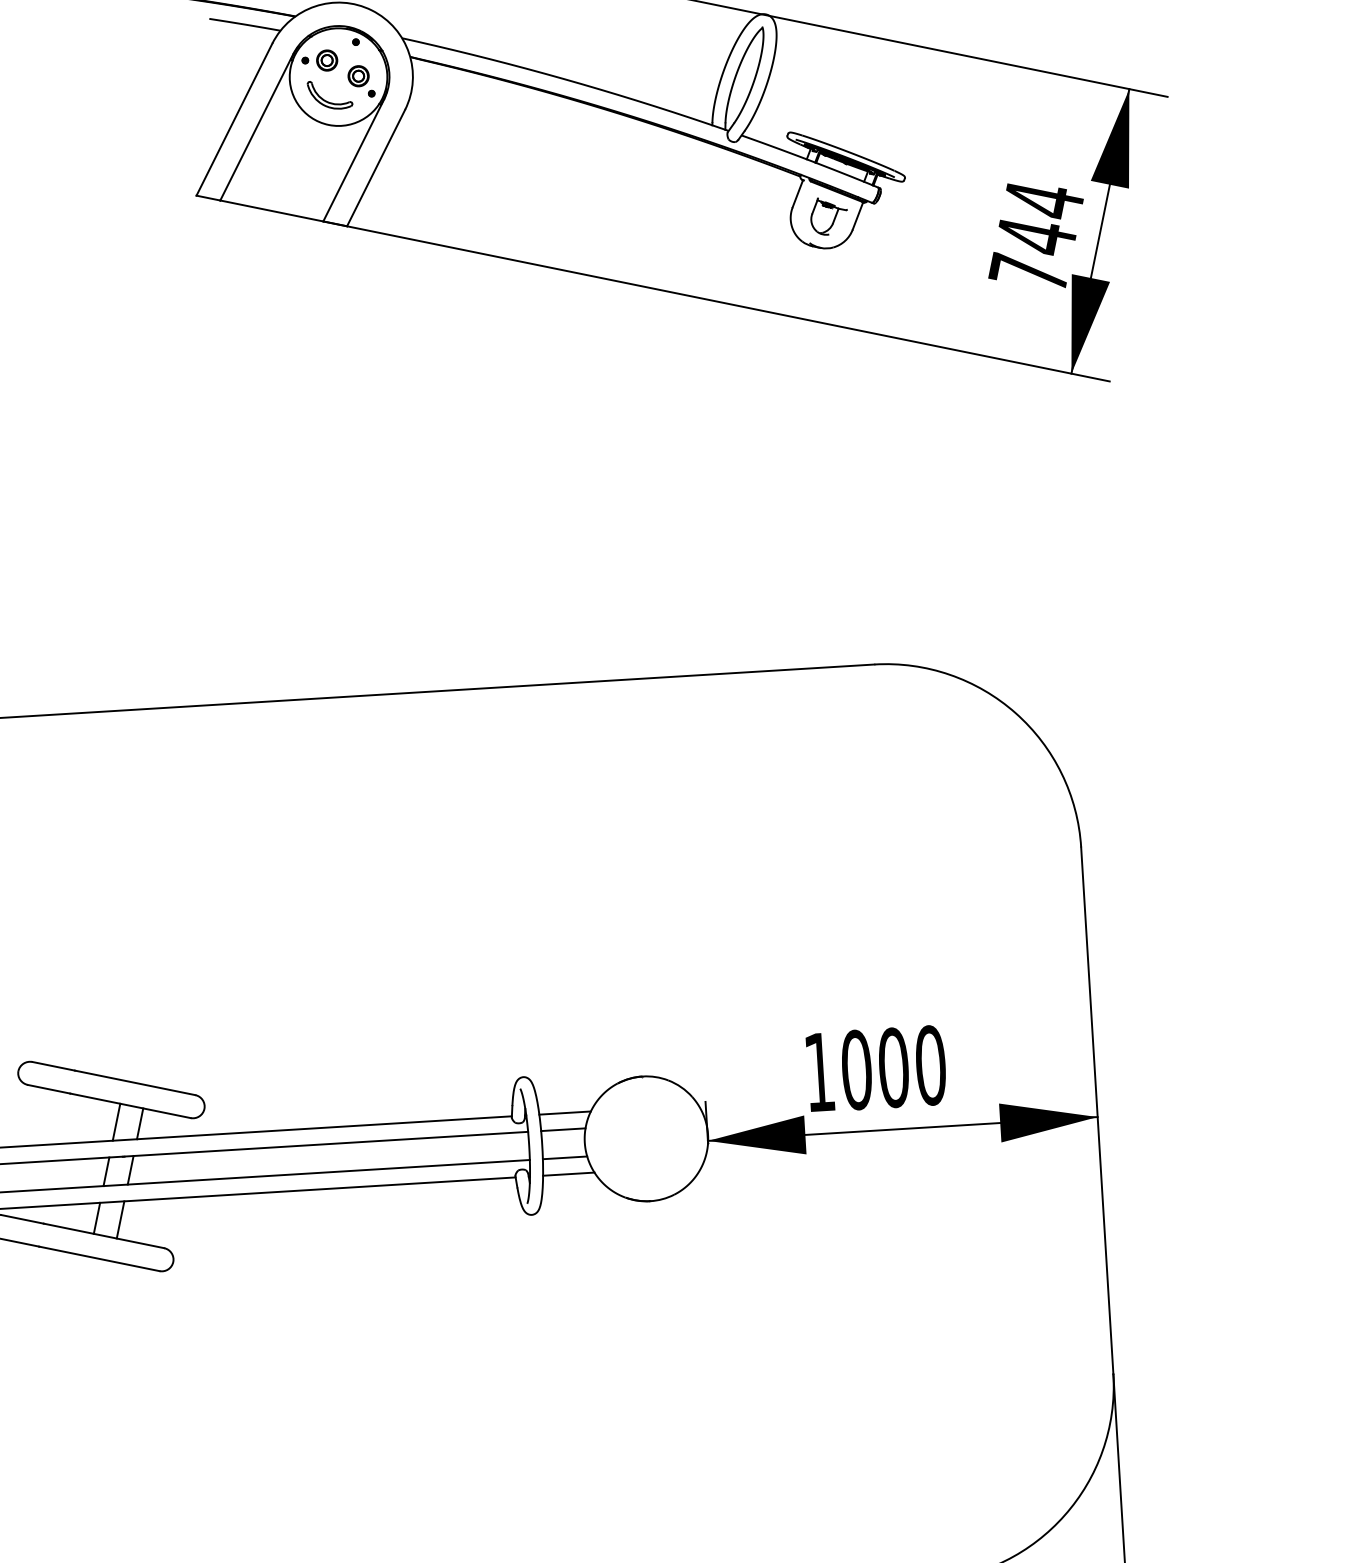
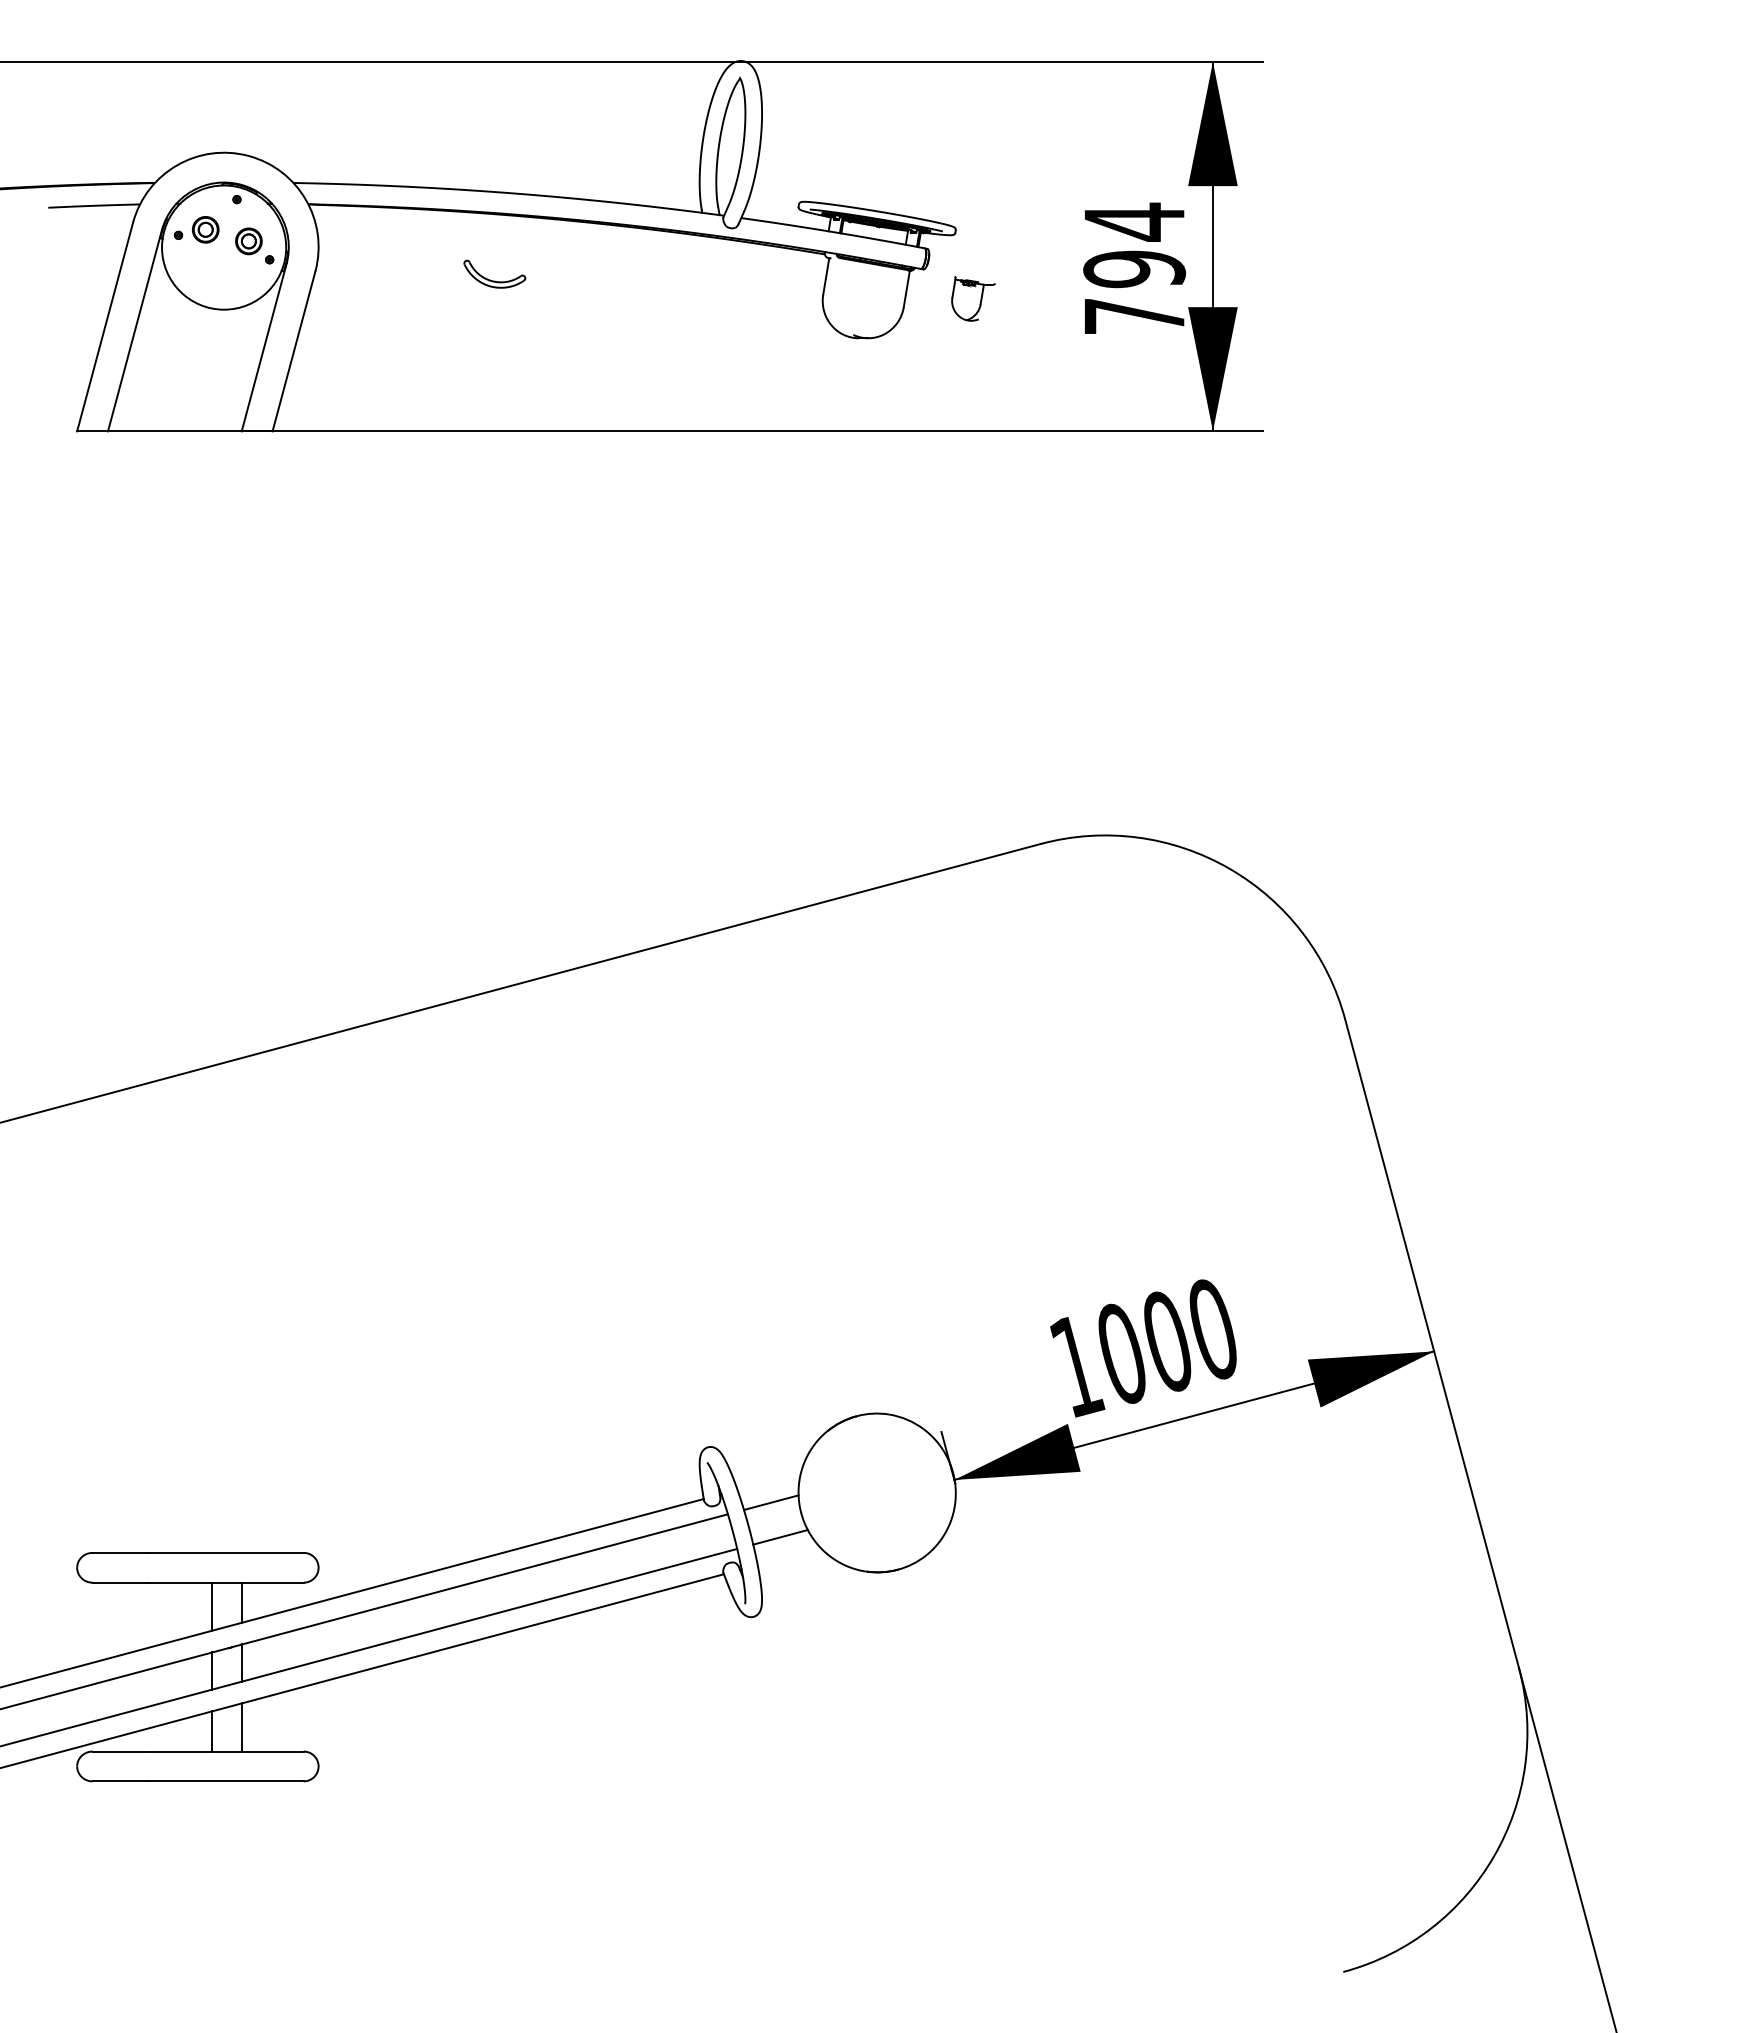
part: (328, 101) -> (494, 280), moved
part: (828, 217) -> (973, 298), moved
text: (1036, 236) -> (1134, 269), 744 -> 794
line: (564, 1112) -> (768, 1480), removed
line: (568, 1174) -> (789, 1556), removed

